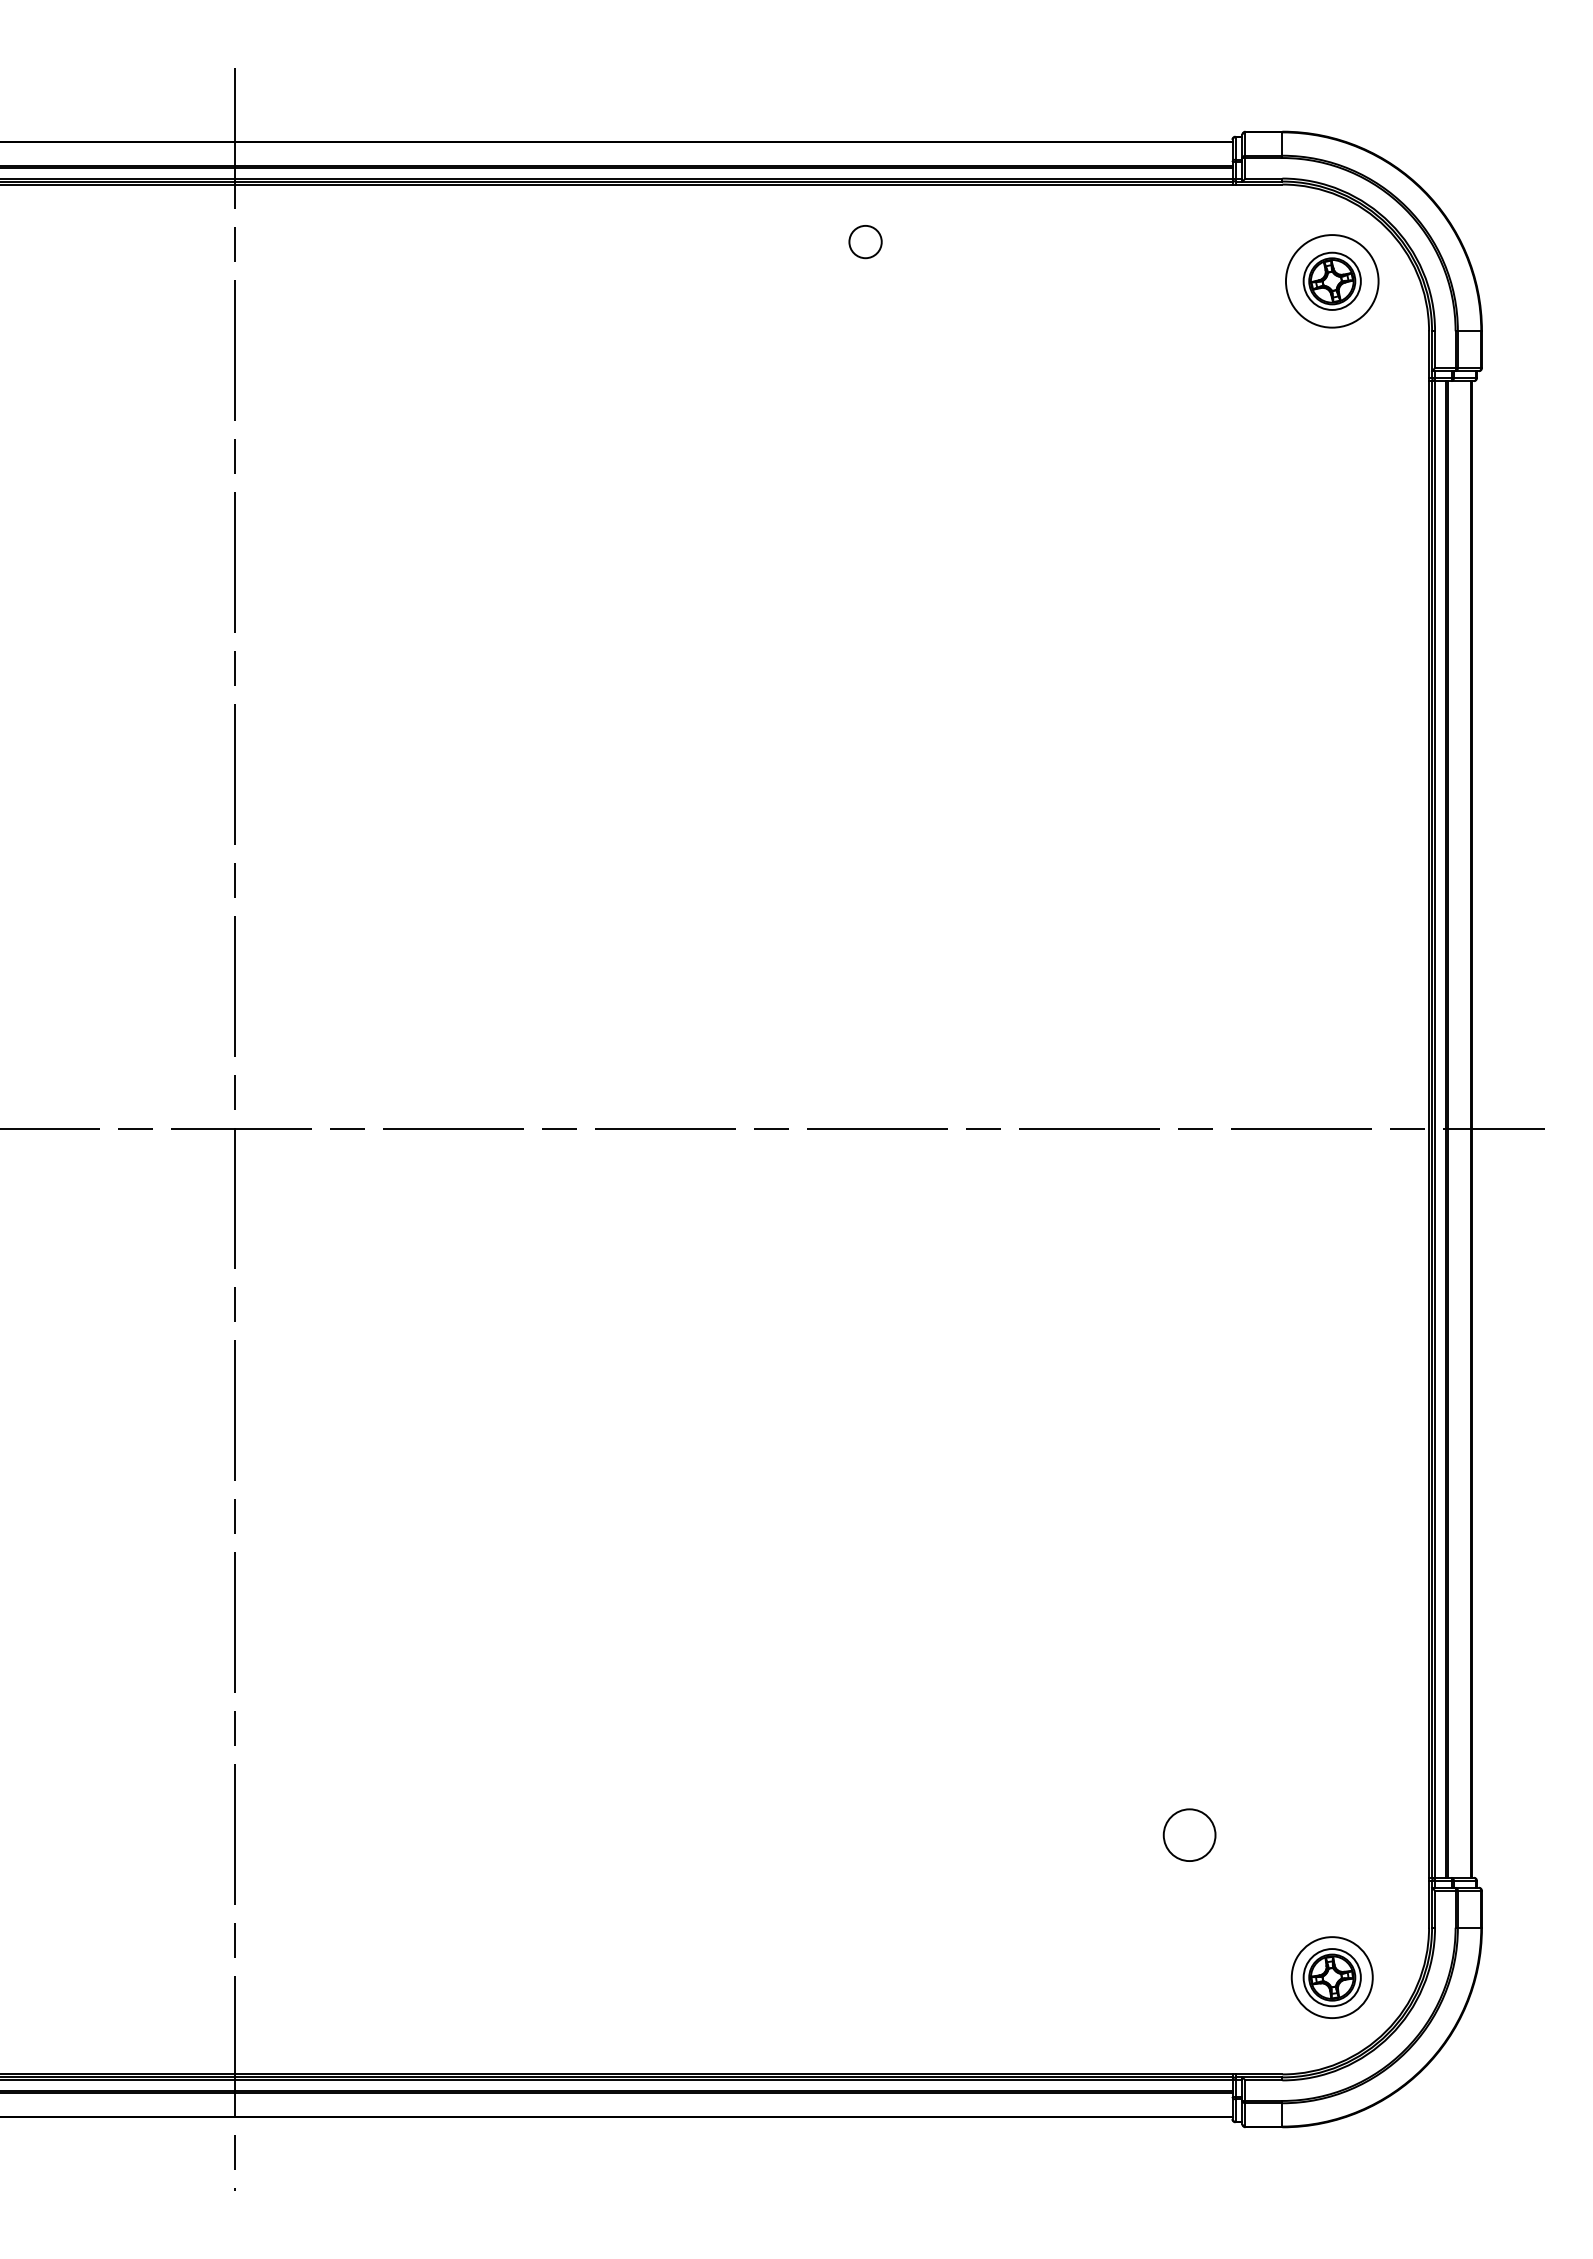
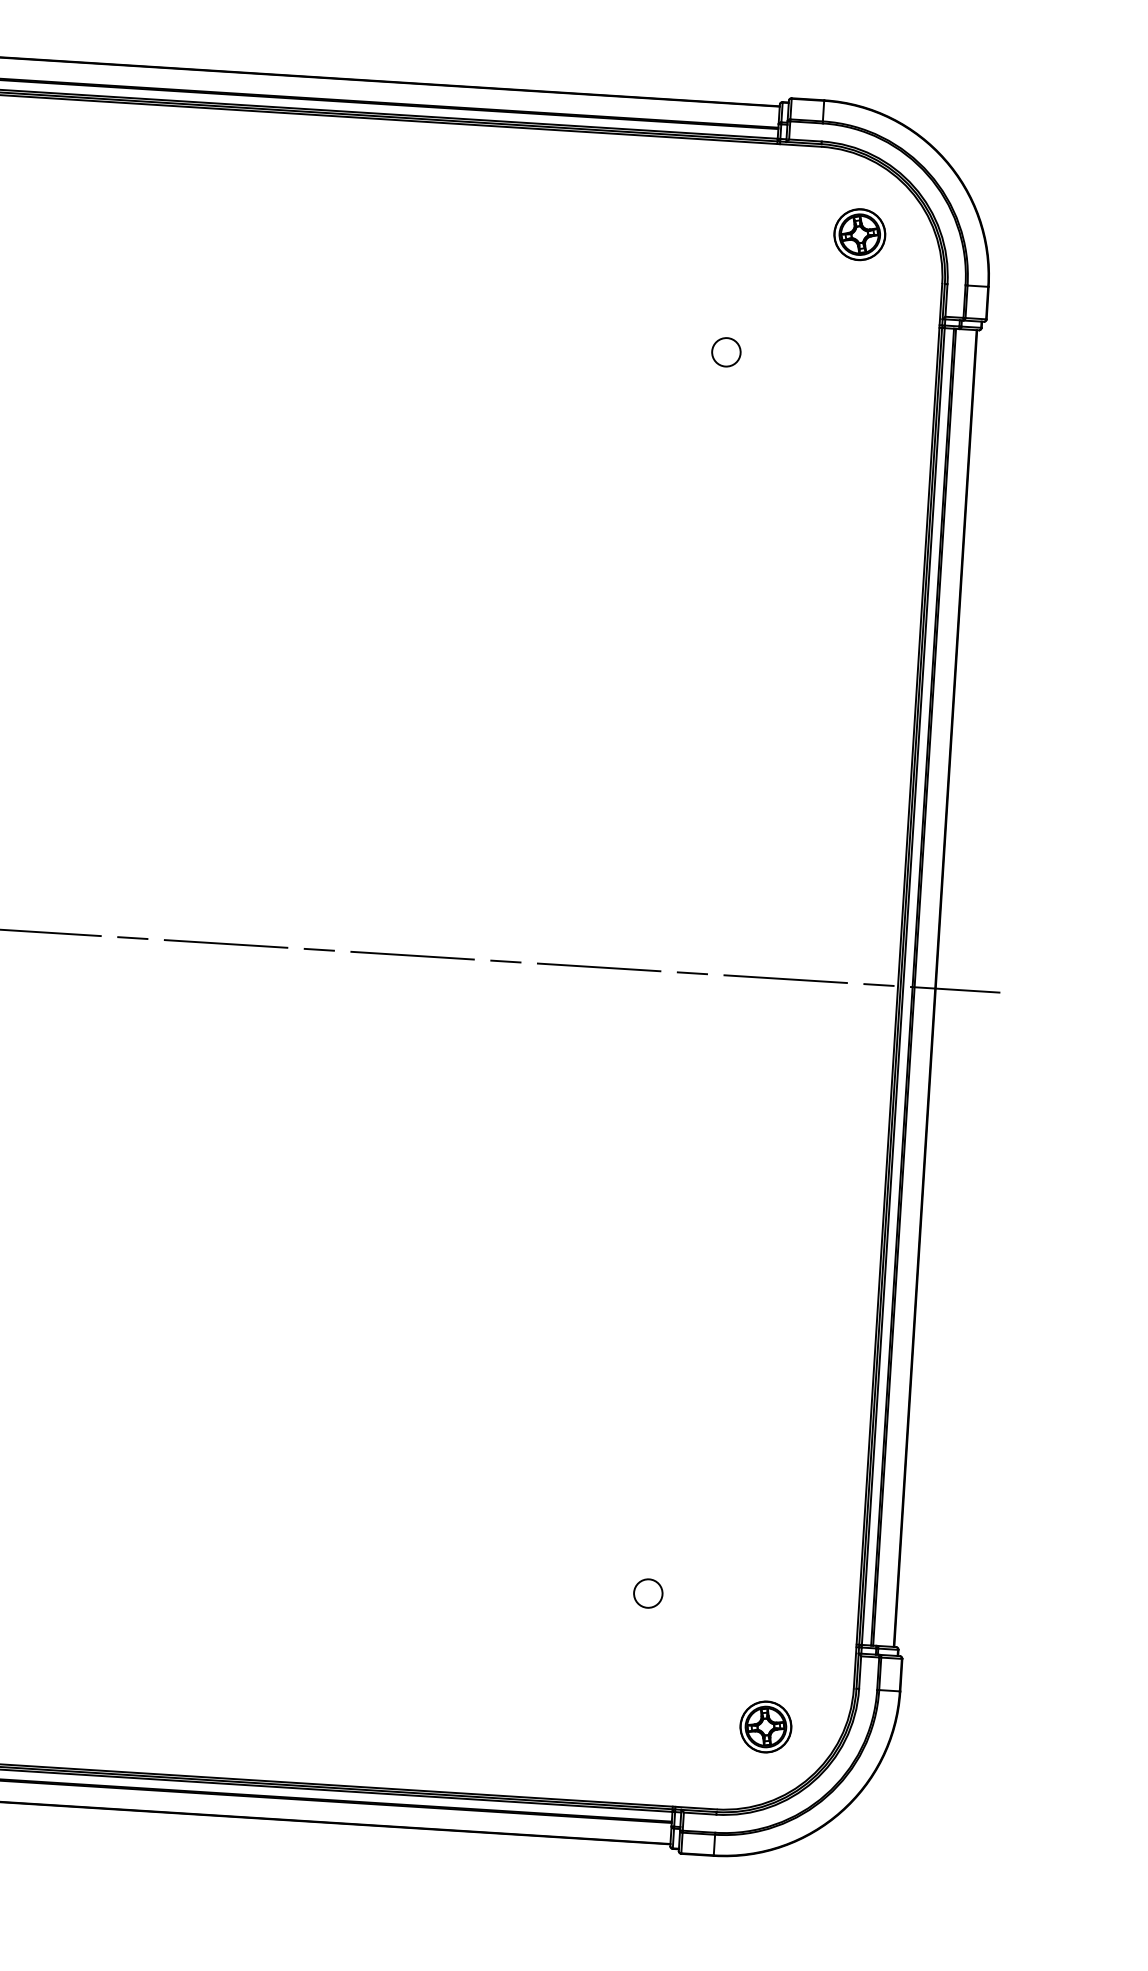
circle: (865, 242) -> (726, 352), moved
circle: (1332, 281) -> (860, 234), size x0.62
circle: (1189, 1834) -> (648, 1593), size x0.62
circle: (1332, 1977) -> (766, 1726), size x0.71

